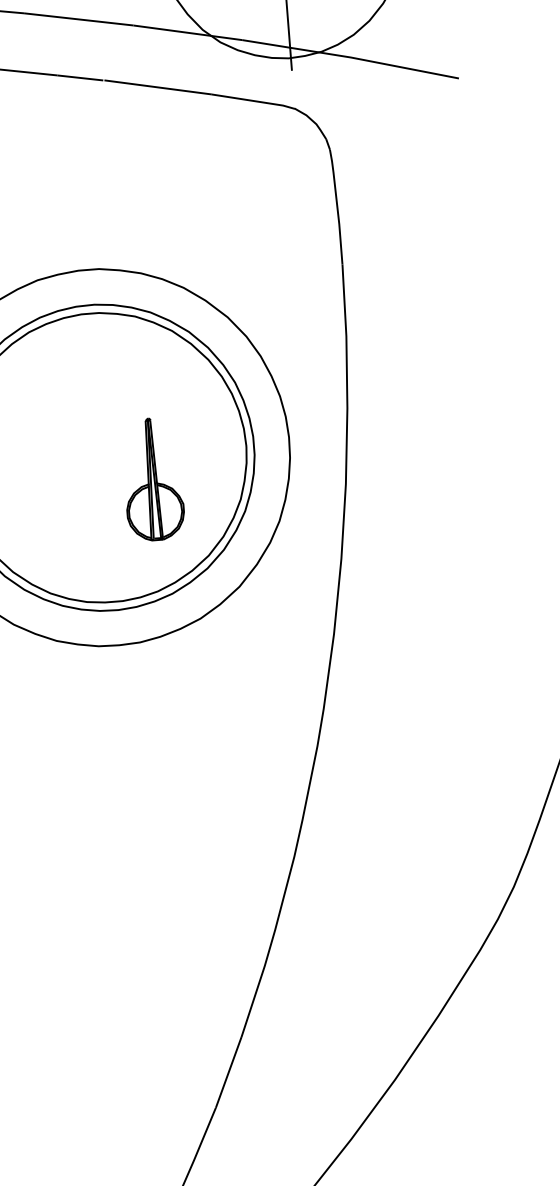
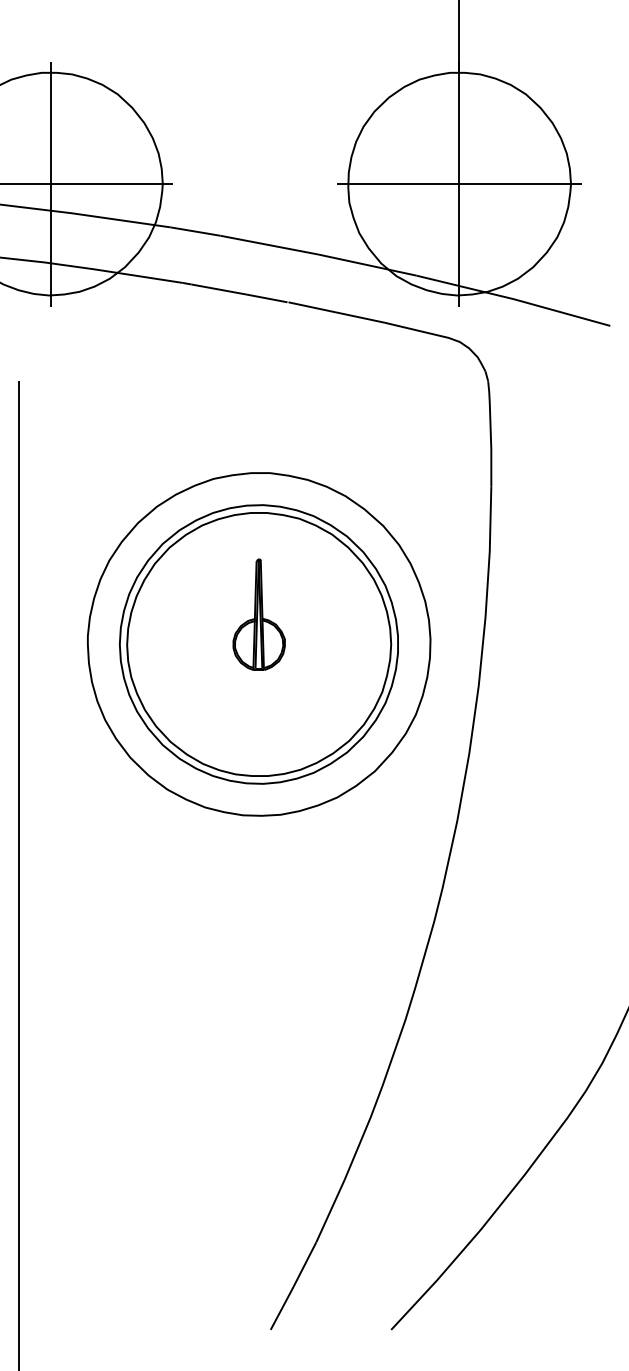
part: (152, 479) -> (258, 614), moved

